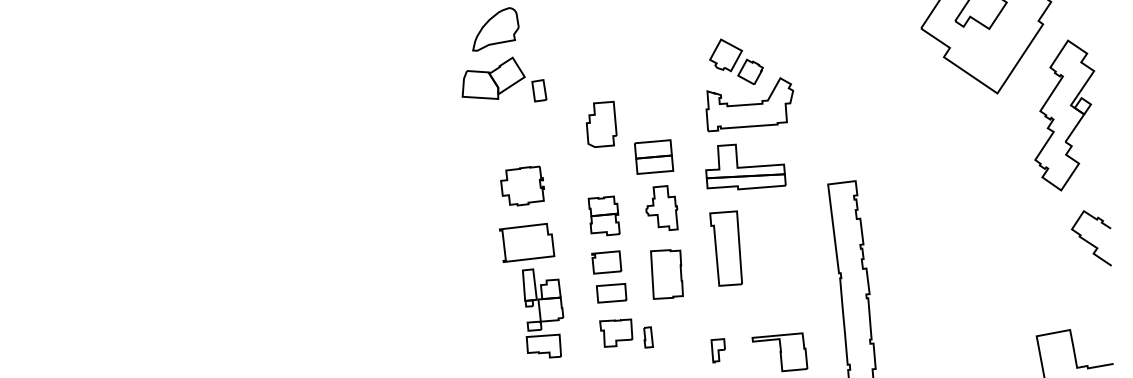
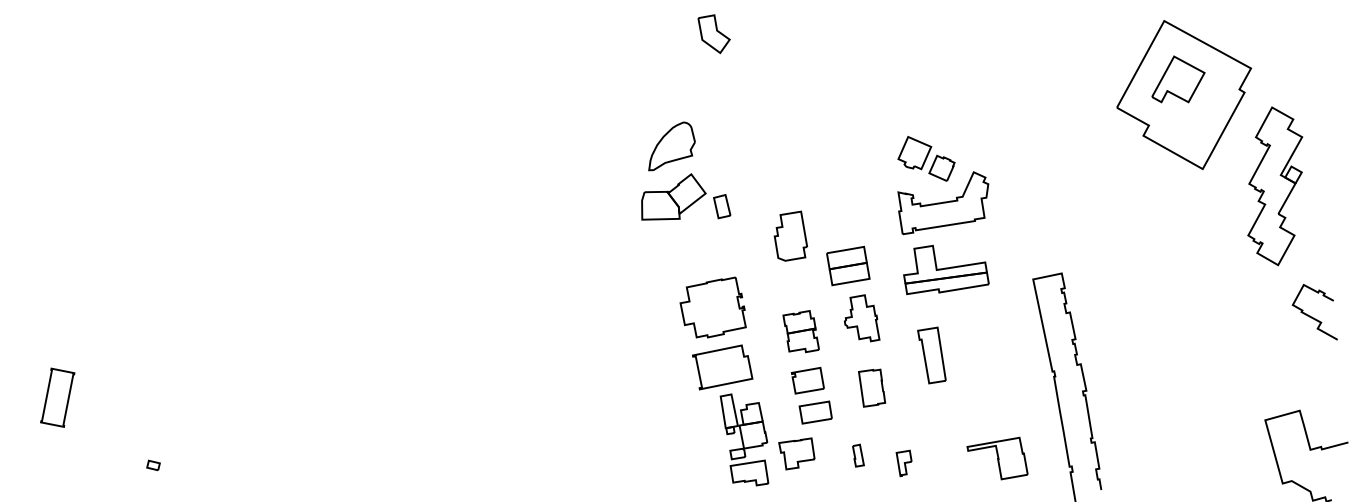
part: (523, 185) -> (713, 307), size x1.4
part: (725, 248) -> (931, 355), size x0.7
part: (666, 273) -> (871, 387), size x0.7
part: (615, 332) -> (796, 453), moved
part: (717, 350) -> (903, 463), moved

